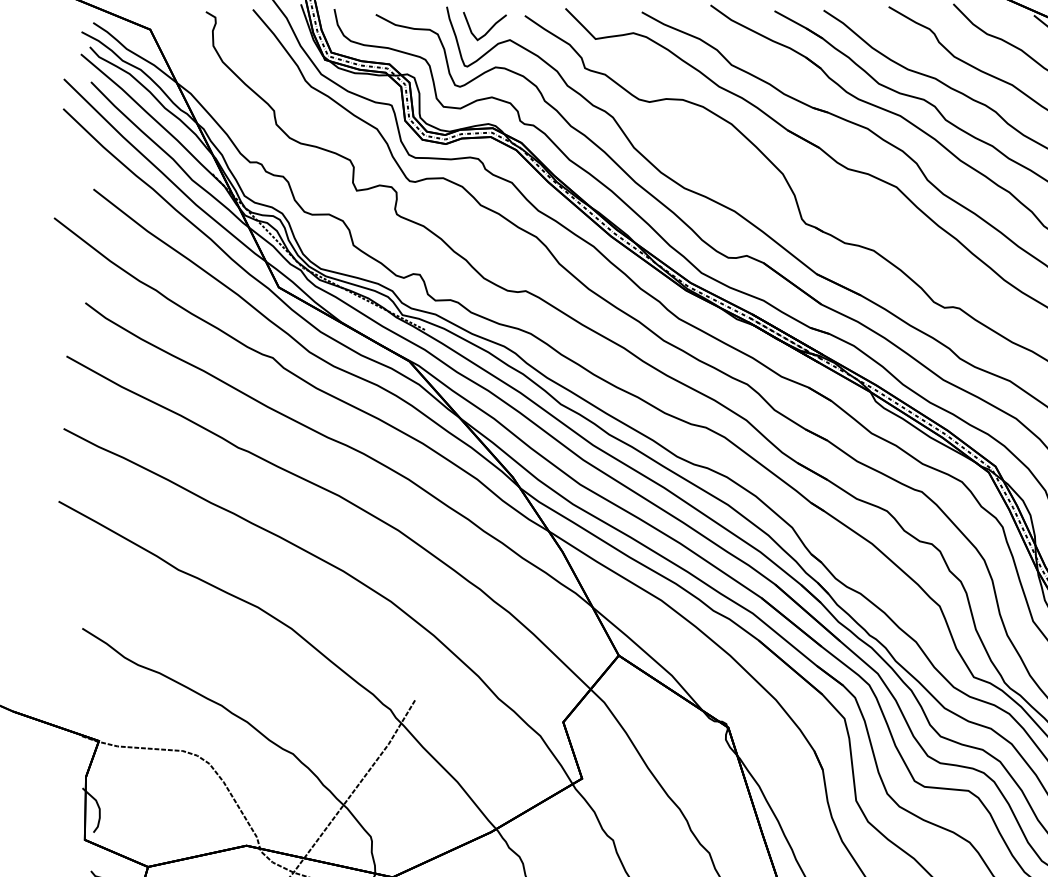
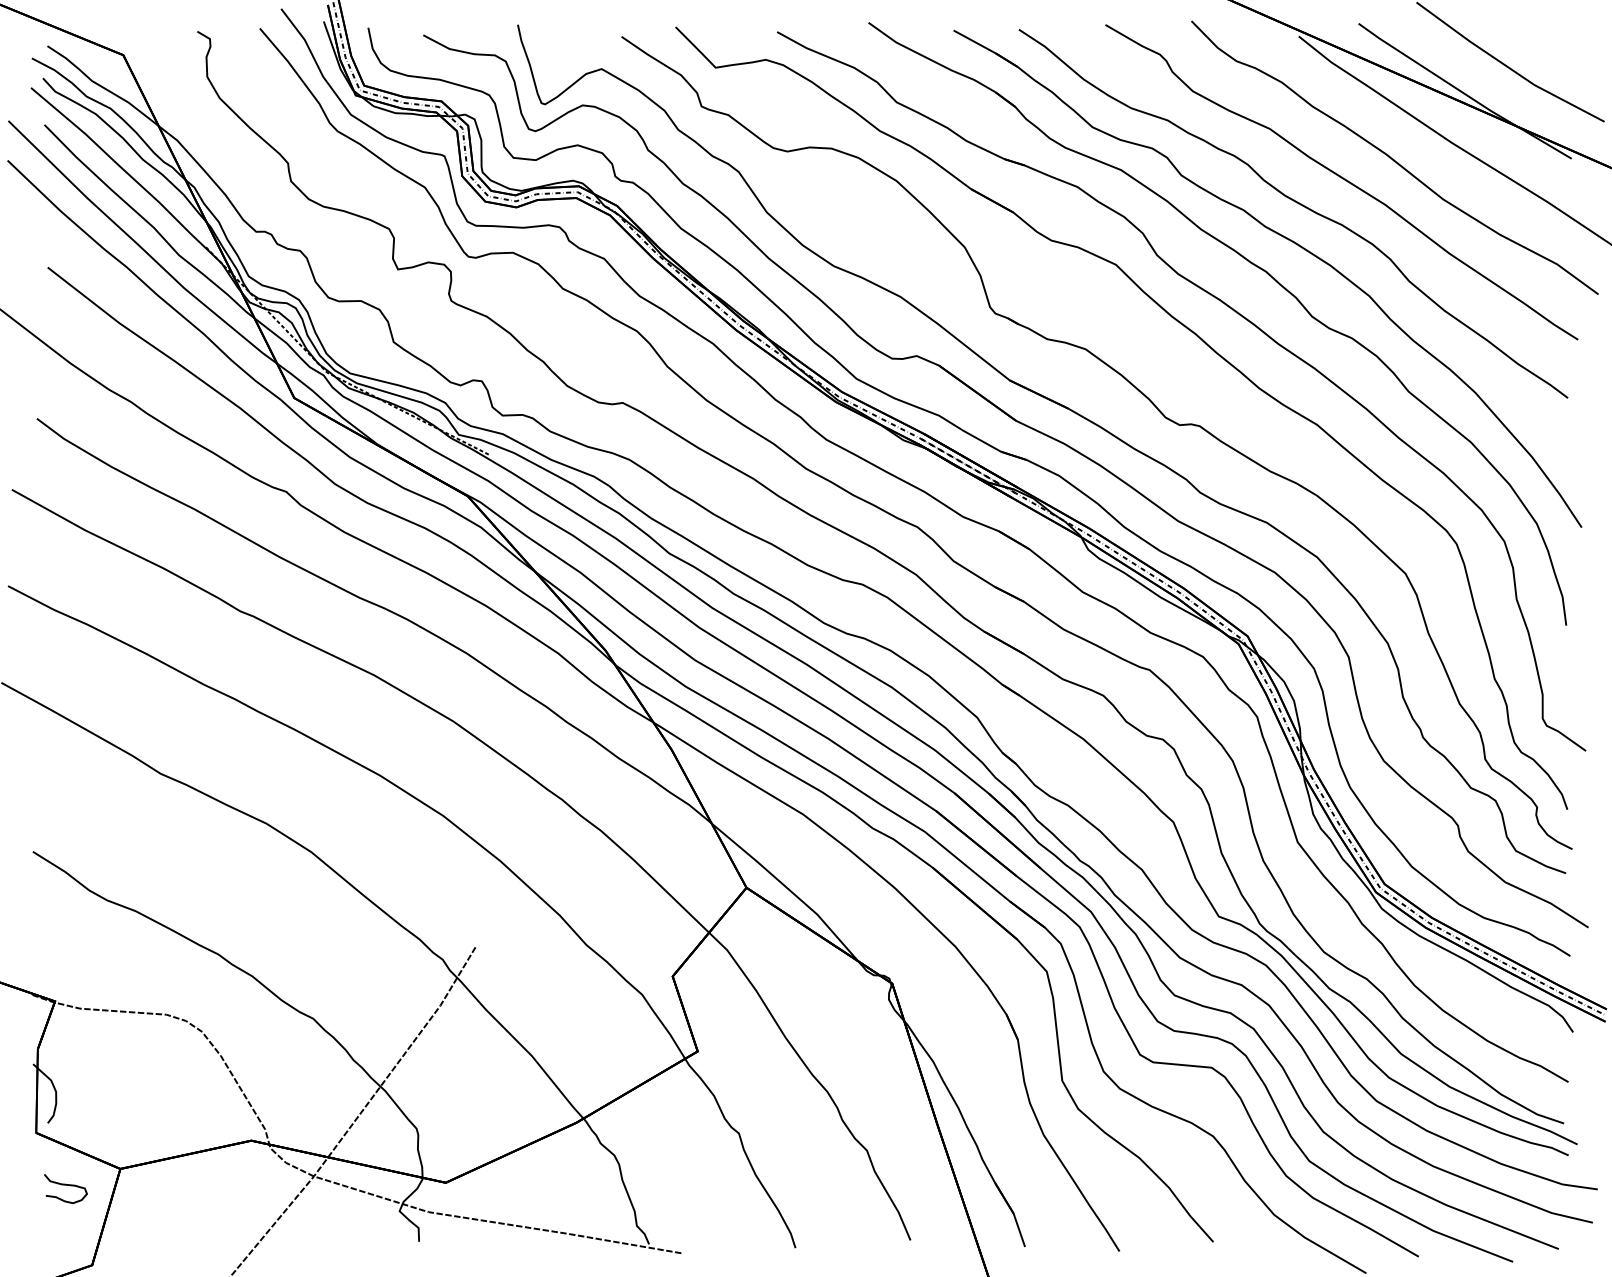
curve: (488, 29) -> (573, 55), removed

